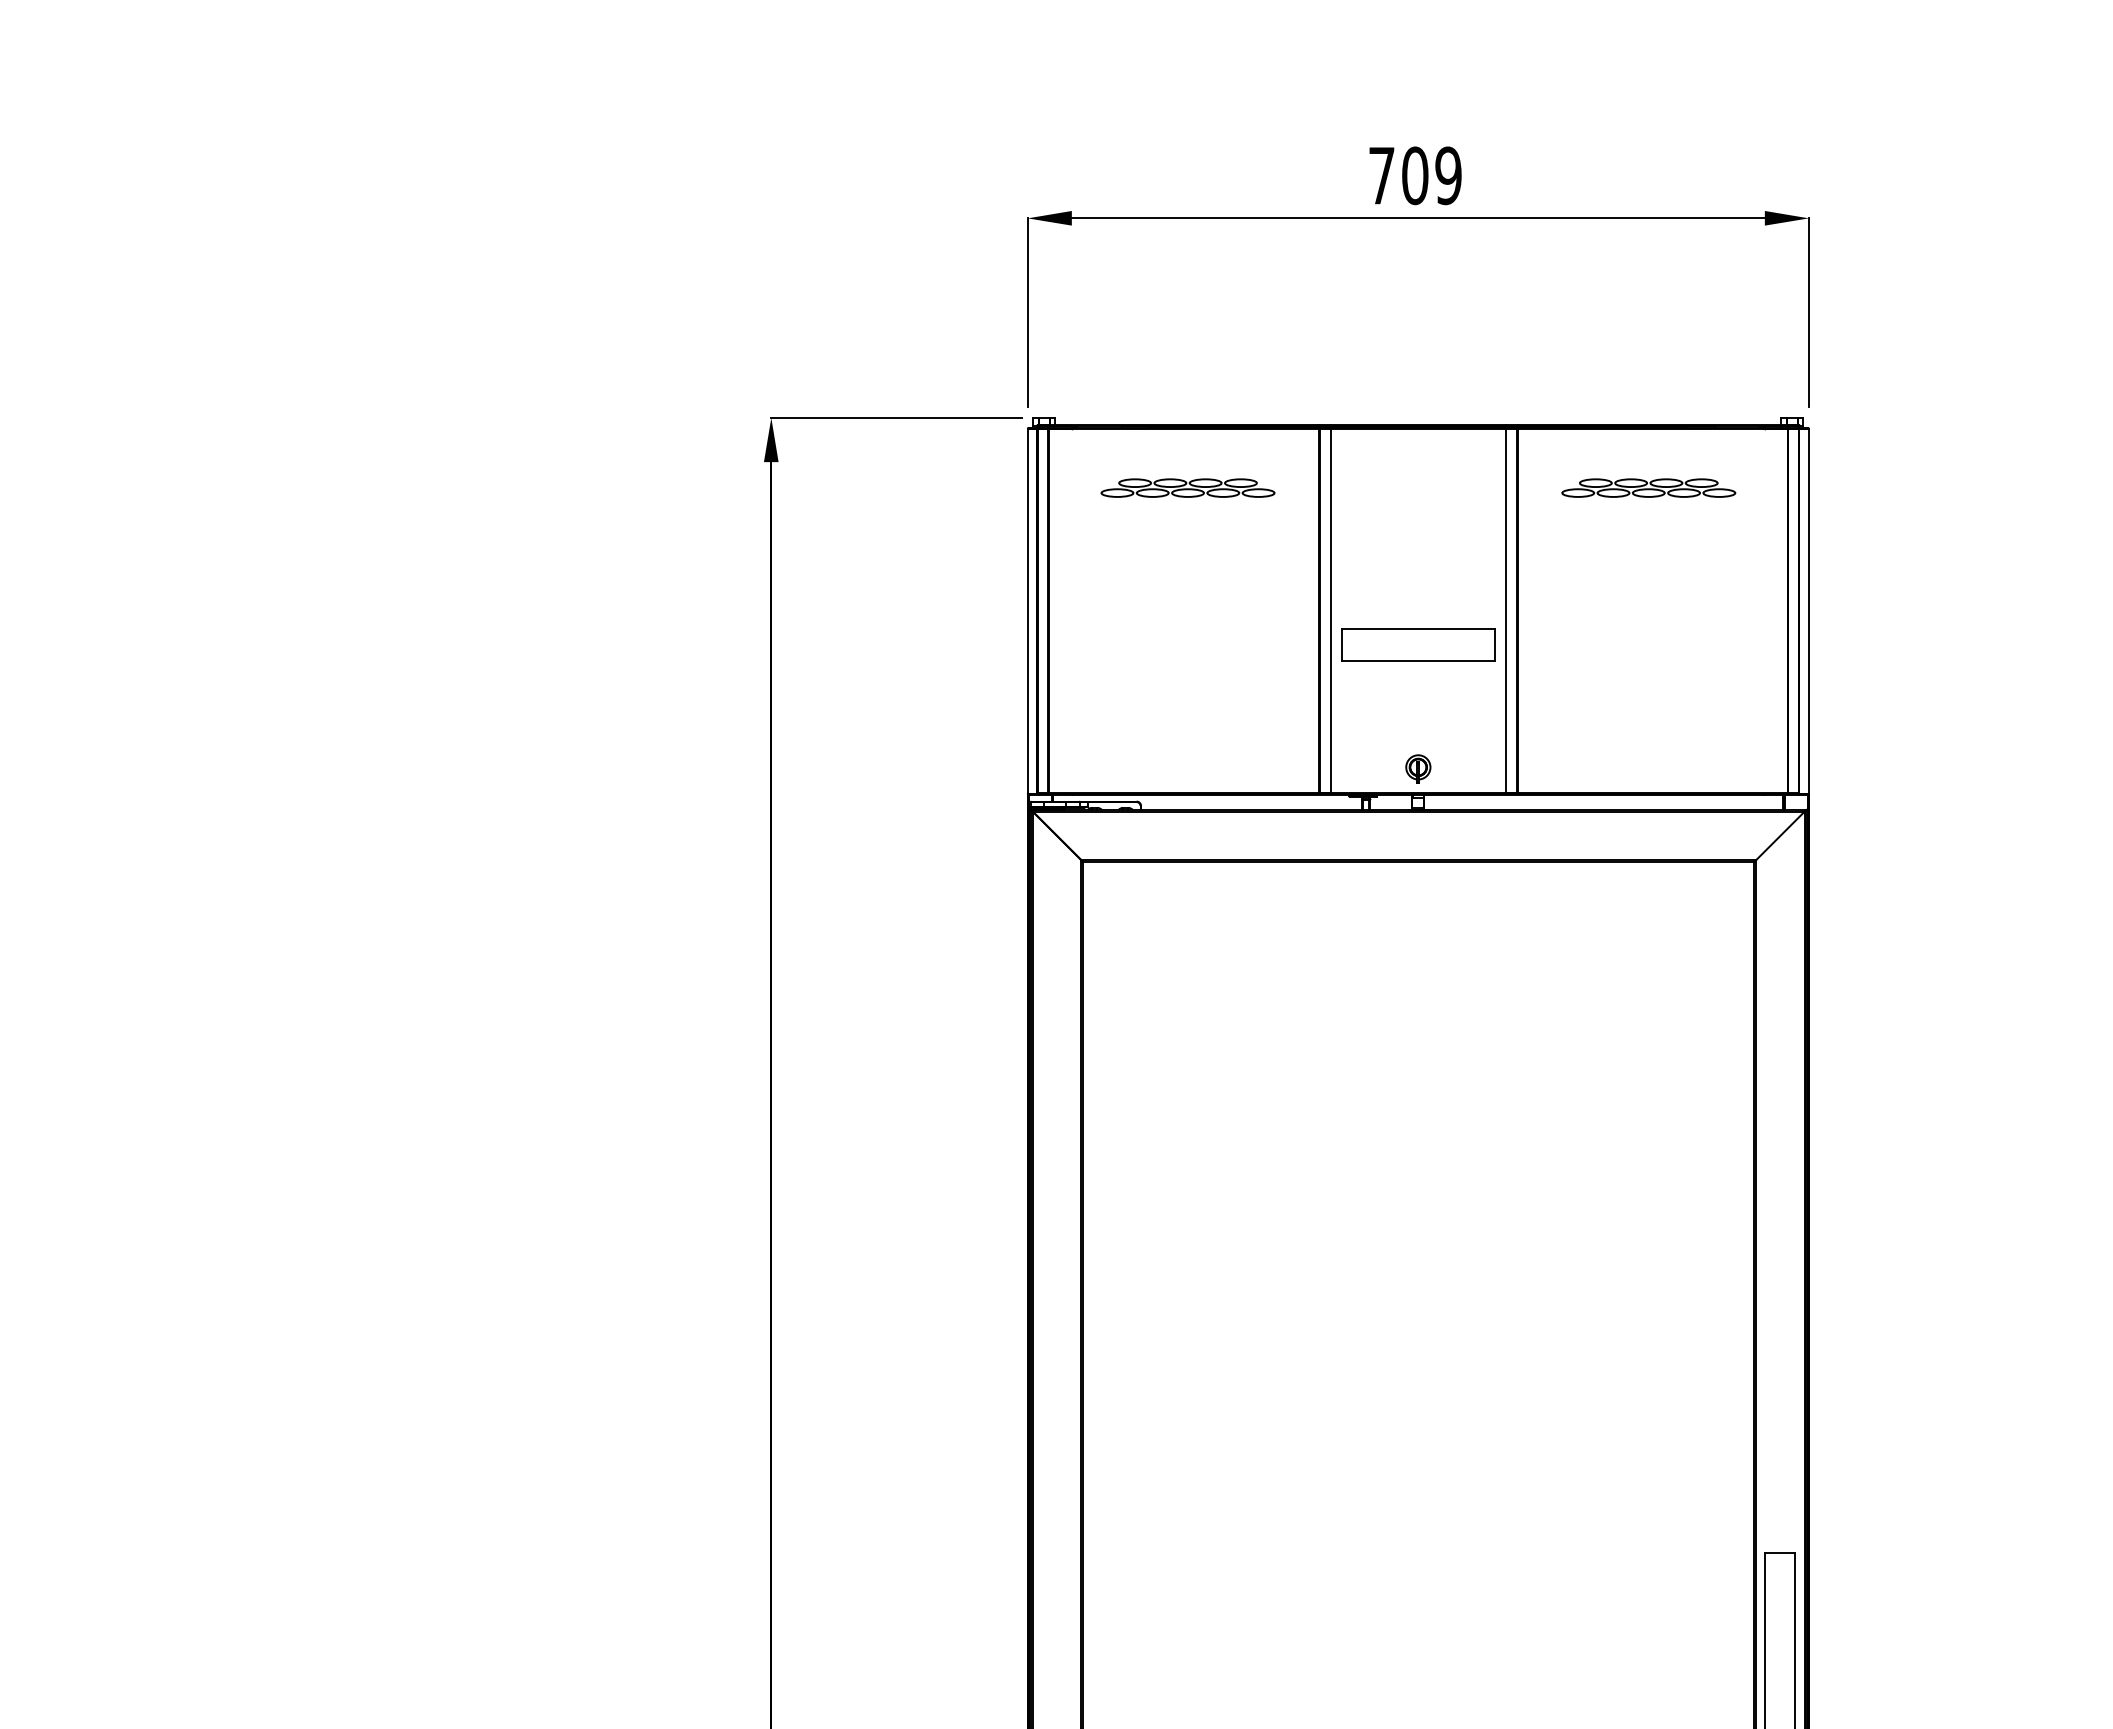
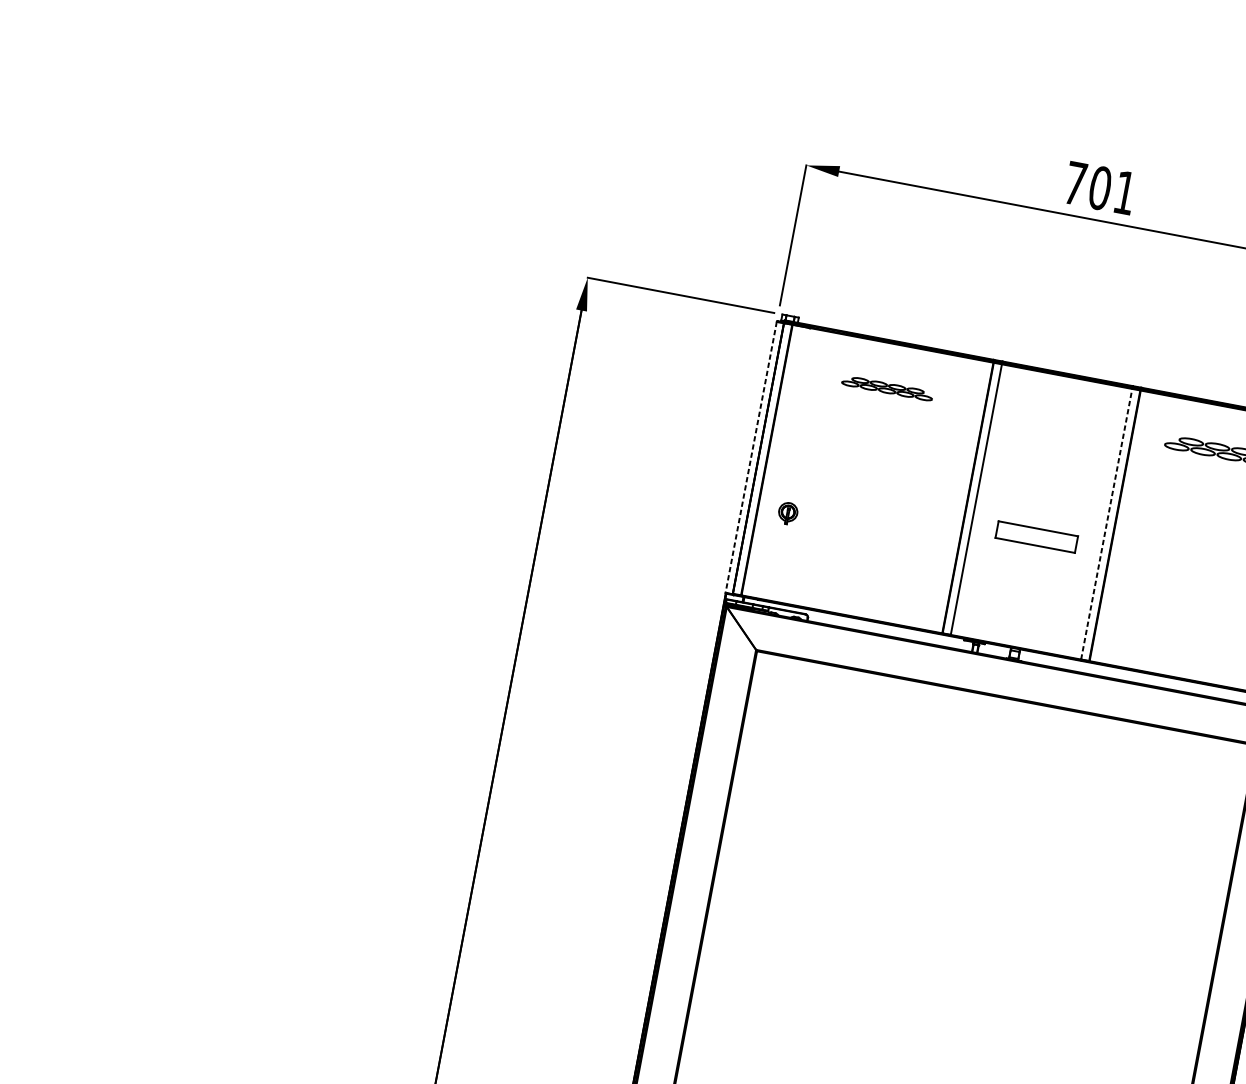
text: (1448, 175) -> (1125, 192), 709 -> 701
part: (1187, 487) -> (887, 387), size x0.7
line: (1506, 609) -> (1107, 523), solid -> dashed
line: (1027, 611) -> (750, 457), solid -> dashed
part: (1418, 644) -> (1036, 536), size x0.7
part: (1418, 768) -> (788, 513), moved

